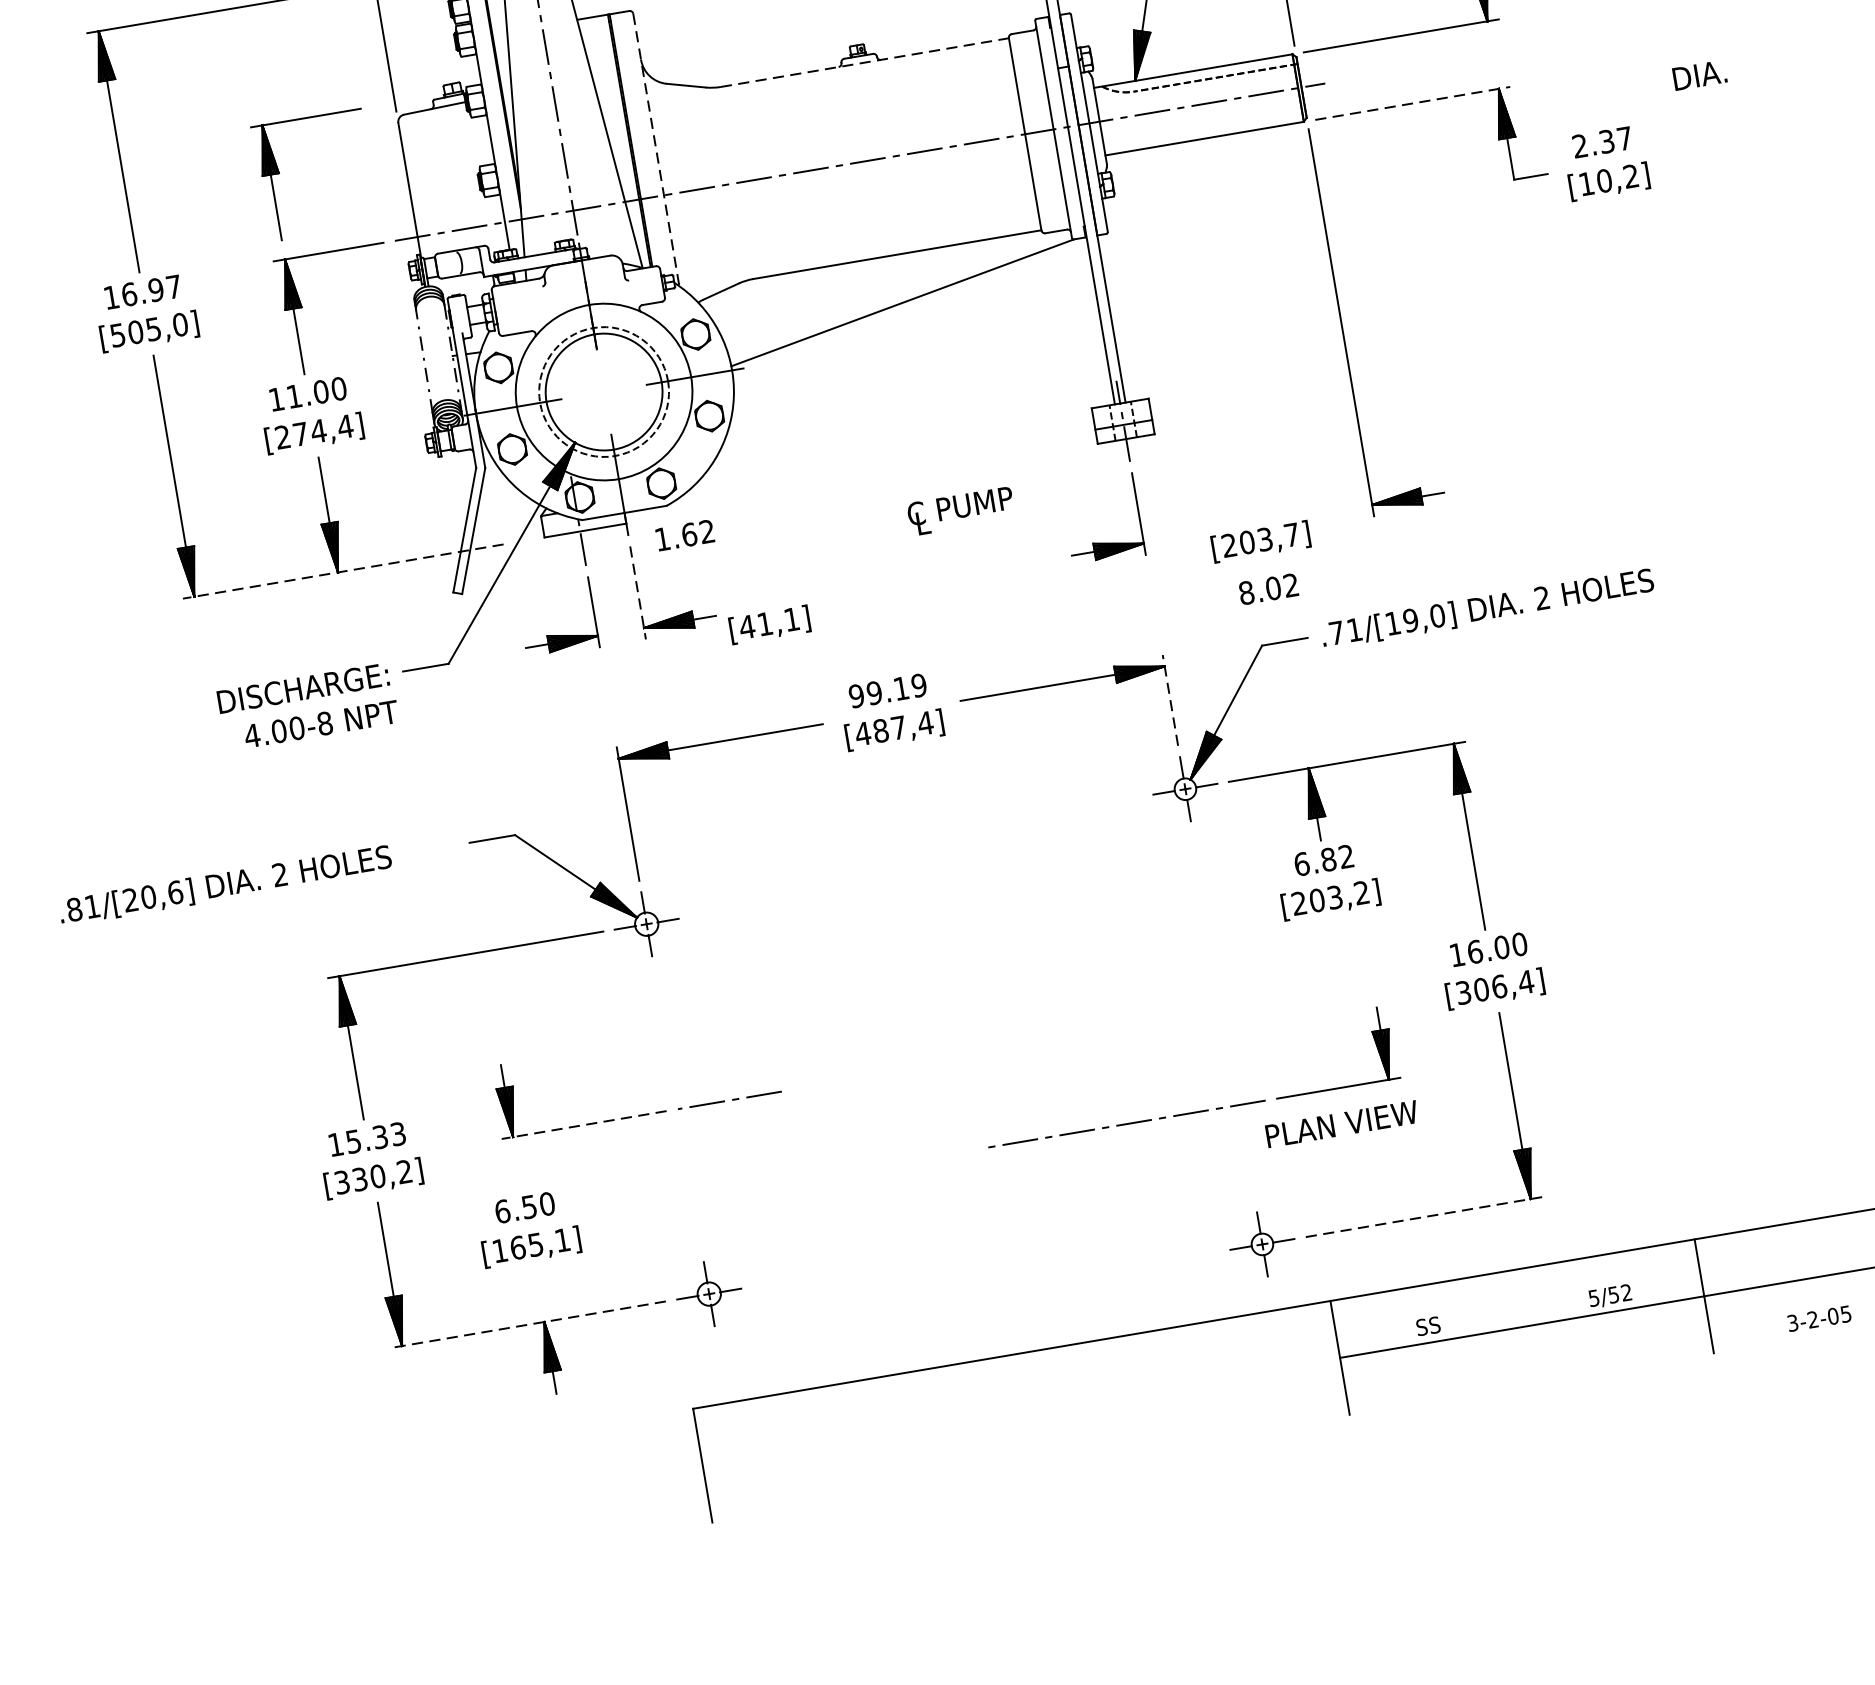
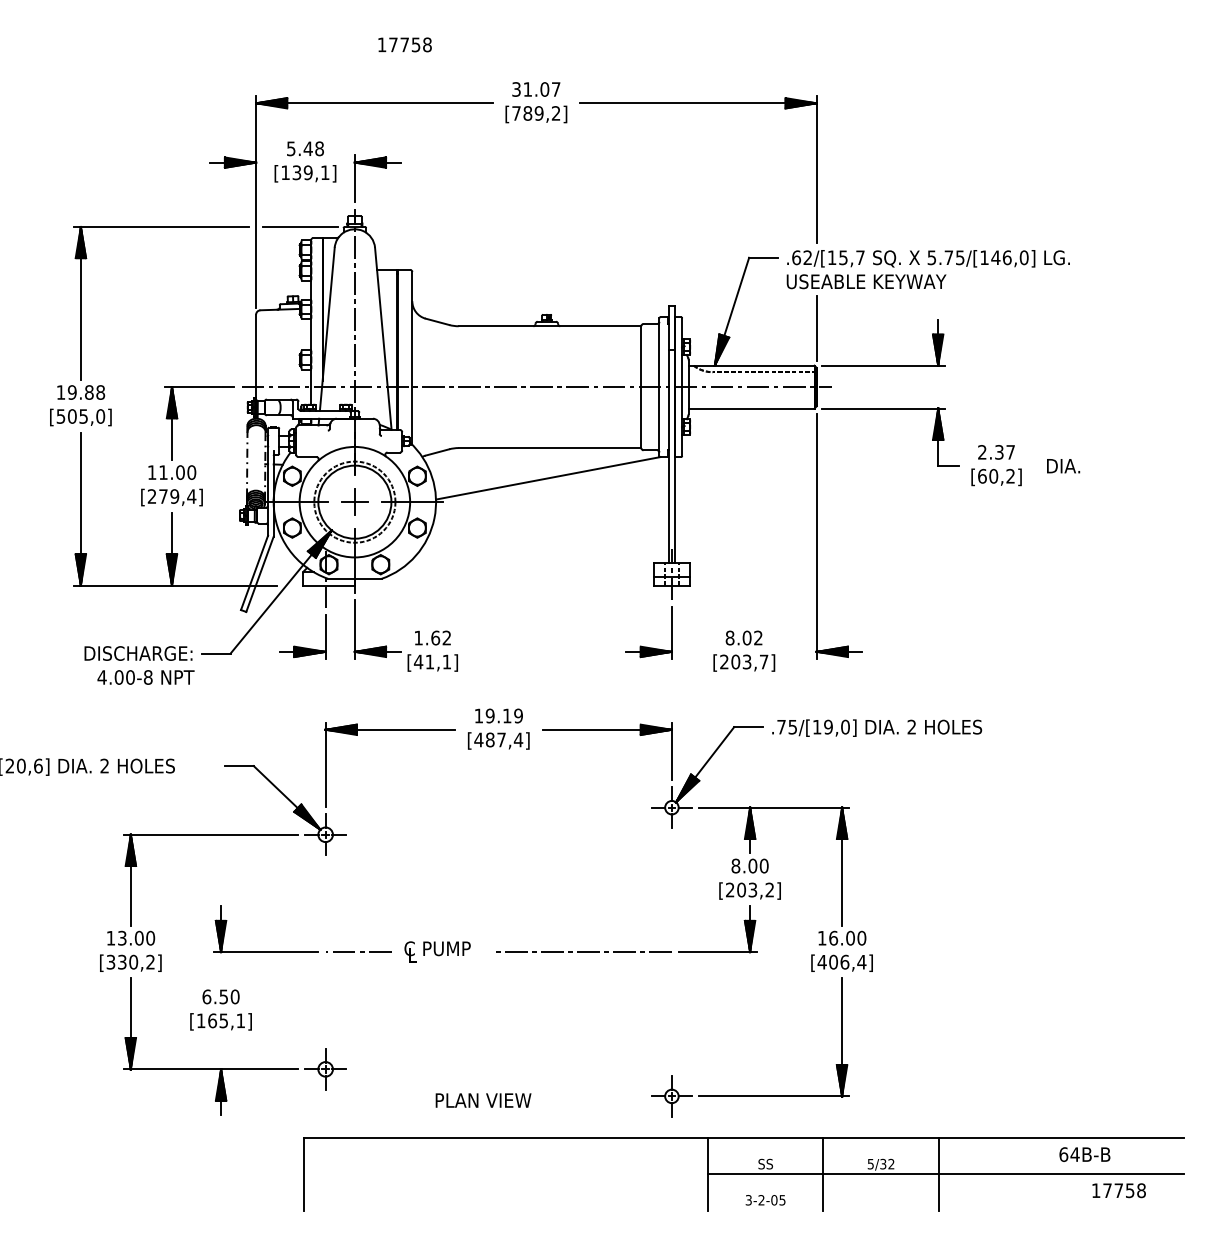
line: (865, 62) -> (550, 326), dashed -> solid
text: (1699, 75) -> (1063, 466), moved
line: (1412, 103) -> (883, 408), dashed -> solid
line: (656, 150) -> (412, 358), dashed -> solid
part: (281, 173) -> (178, 333), removed
text: (1586, 182) -> (982, 475), [10,2] -> [60,2]
text: (151, 290) -> (86, 392), 16.97 -> 19.88
part: (603, 391) -> (354, 501), added
text: (318, 431) -> (174, 496), [274,4] -> [279,4]
text: (960, 510) -> (437, 951), moved
text: (684, 534) -> (432, 637), moved
line: (343, 571) -> (175, 585), dashed -> solid
text: (1267, 588) -> (743, 637), moved
line: (637, 594) -> (354, 630), dashed -> solid
text: (1354, 630) -> (792, 727), .71/[19,0] -> .75/[19,0]
text: (855, 695) -> (478, 715), 99.19 -> 19.19
line: (1169, 700) -> (671, 751), dashed -> solid
text: (1323, 859) -> (749, 865), 6.82 -> 8.00
text: (1462, 991) -> (821, 961), [306,4] -> [406,4]
part: (1193, 1111) -> (626, 951), moved
text: (1341, 1124) -> (483, 1100), moved
line: (583, 1125) -> (265, 952), dashed -> solid
text: (375, 1136) -> (136, 937), 15.33 -> 13.00
line: (1424, 1217) -> (774, 1096), dashed -> solid
text: (1613, 1293) -> (883, 1163), 5/52 -> 5/32
text: (1819, 1319) -> (765, 1200), moved
line: (527, 1325) -> (210, 1069), dashed -> solid
line: (1522, 1327) -> (823, 1174), added

